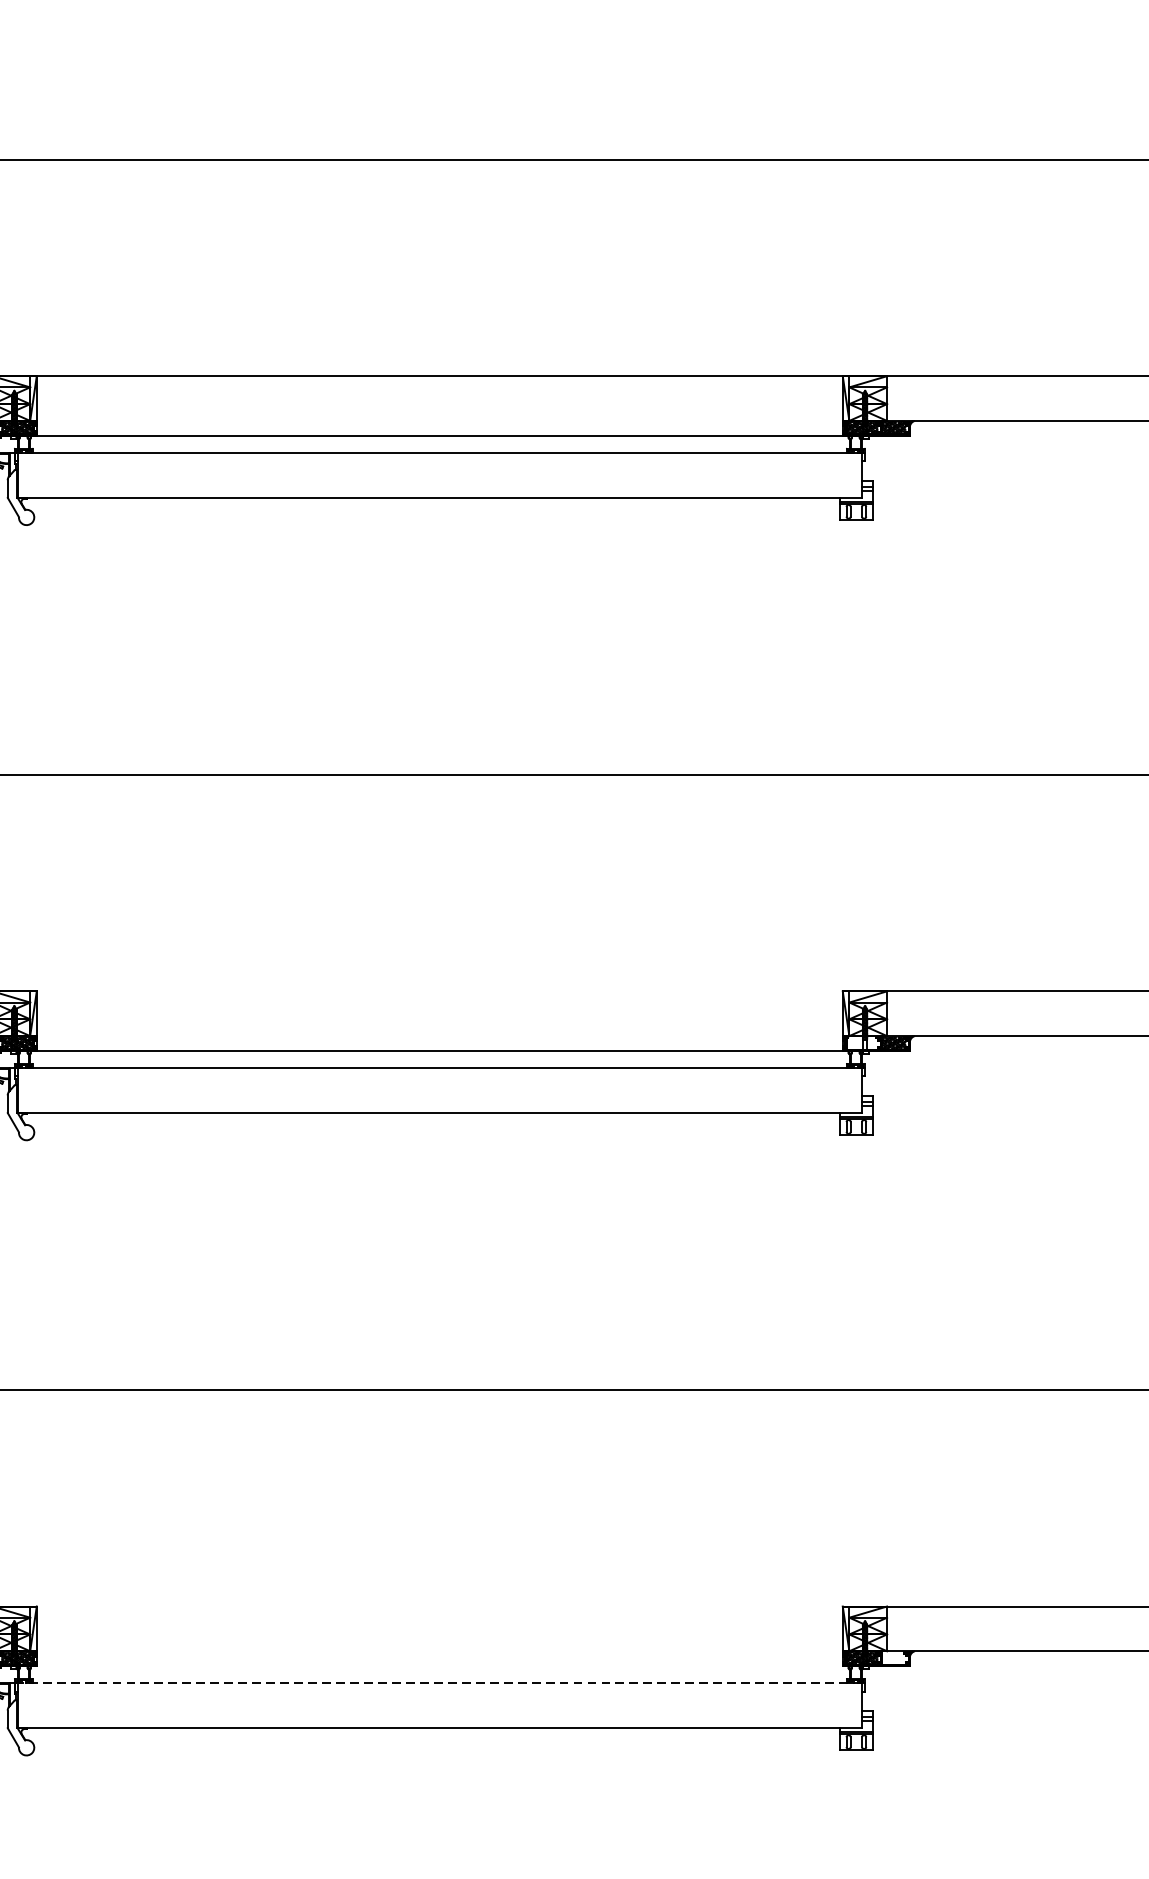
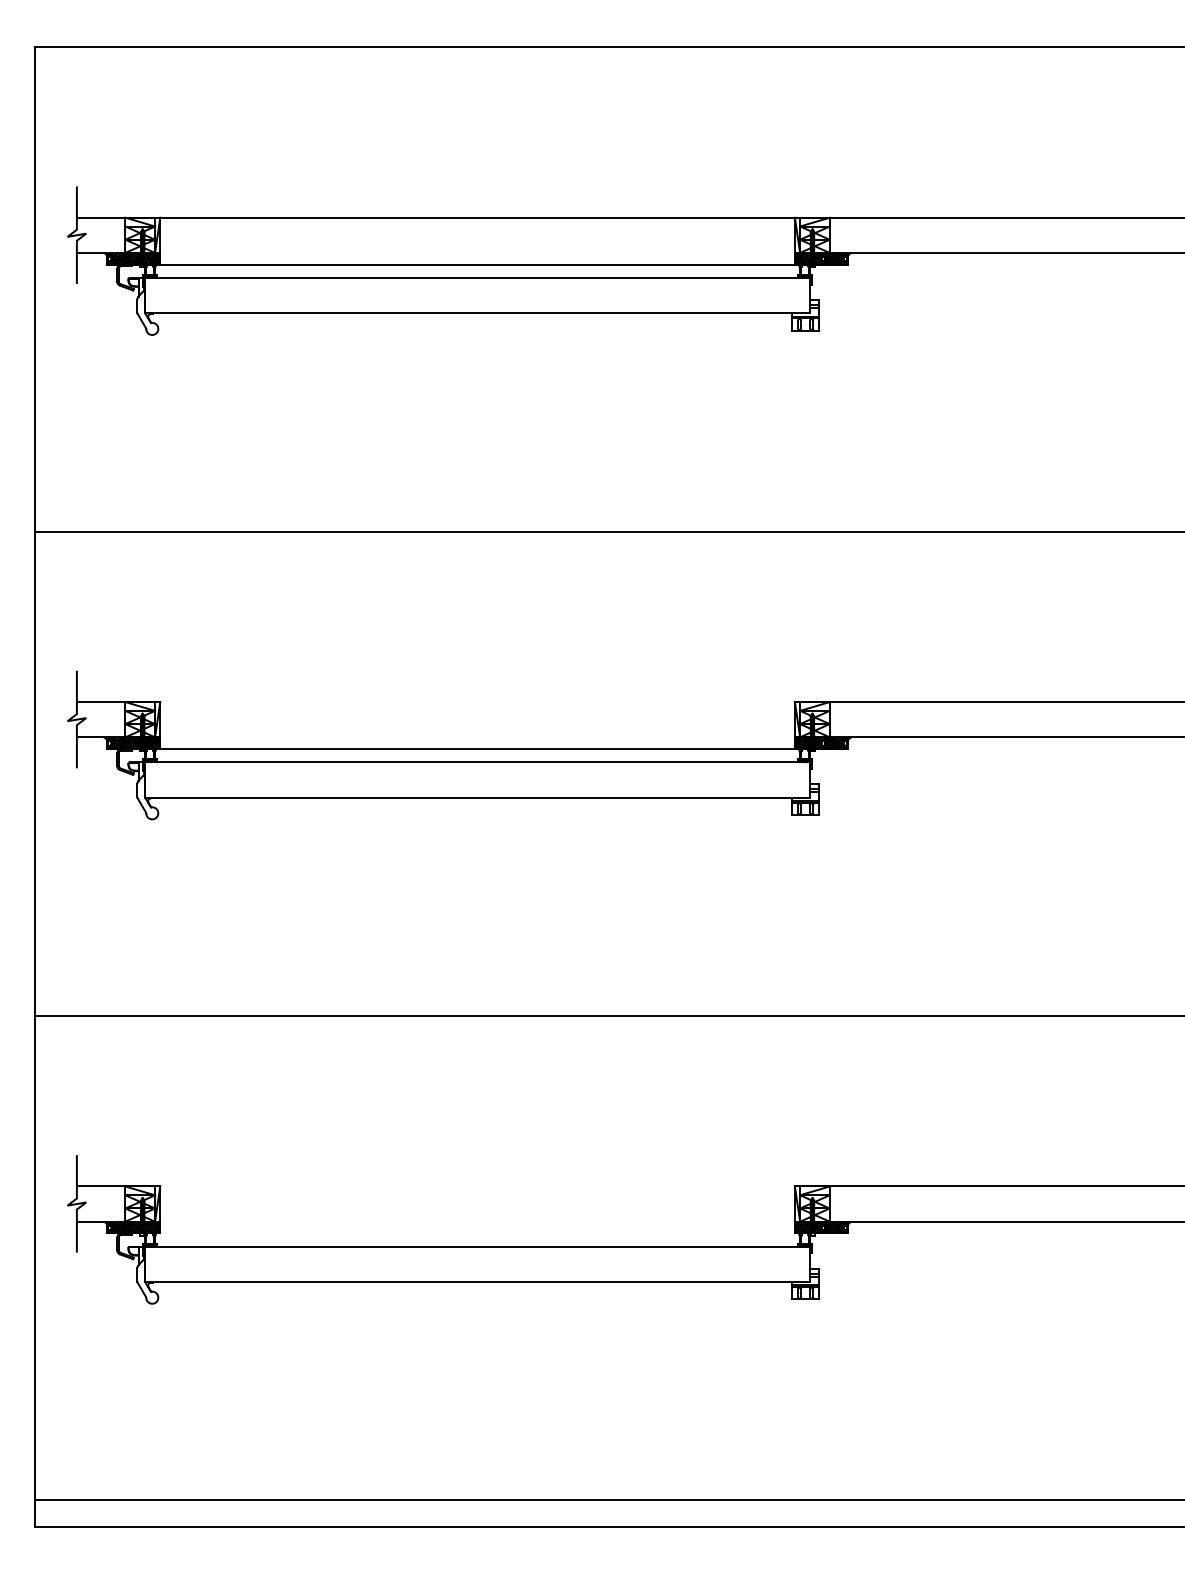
hatch: (862, 1042) -> (810, 742), added
hatch: (893, 1658) -> (834, 1227), added
line: (439, 1682) -> (477, 1246), dashed -> solid

